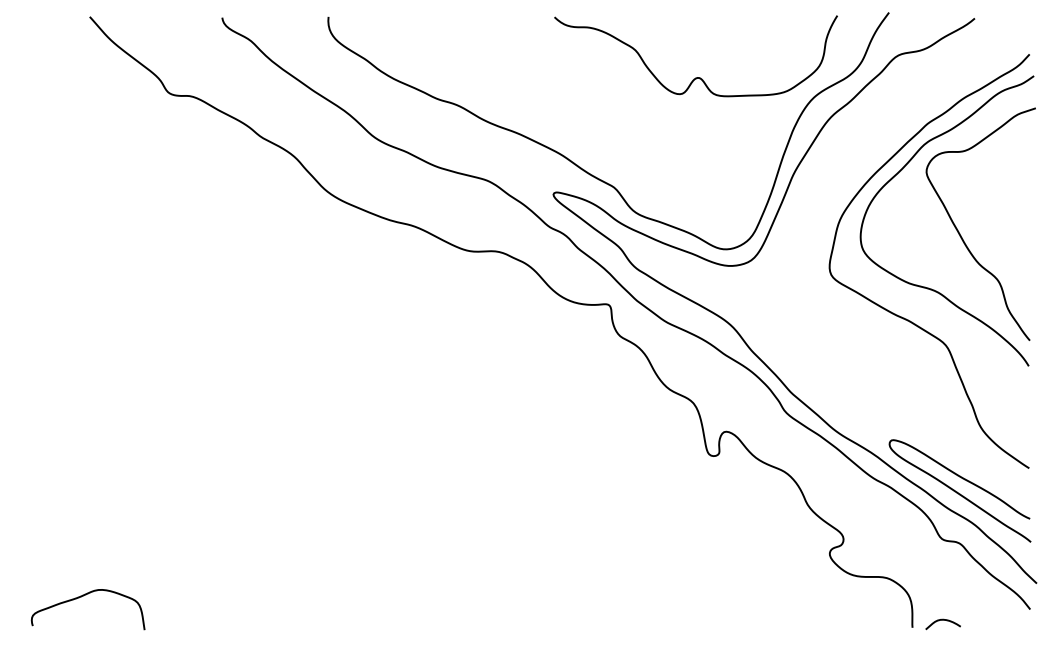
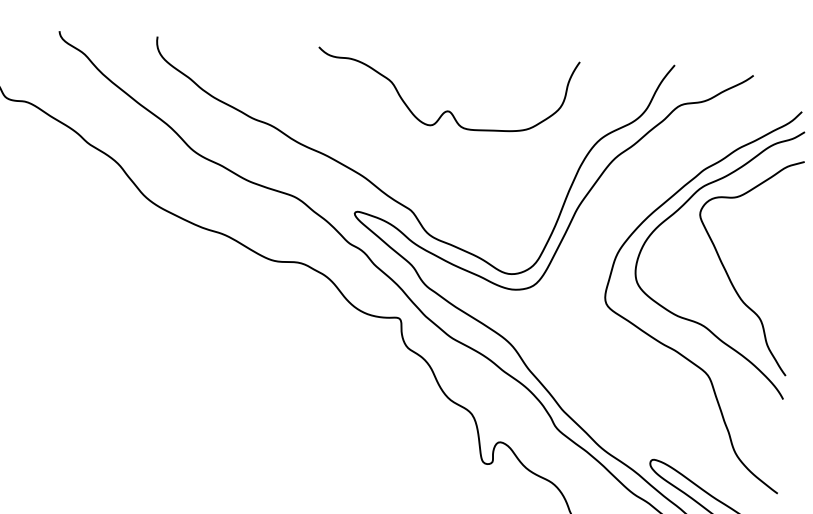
curve: (695, 77) -> (445, 110), moved

